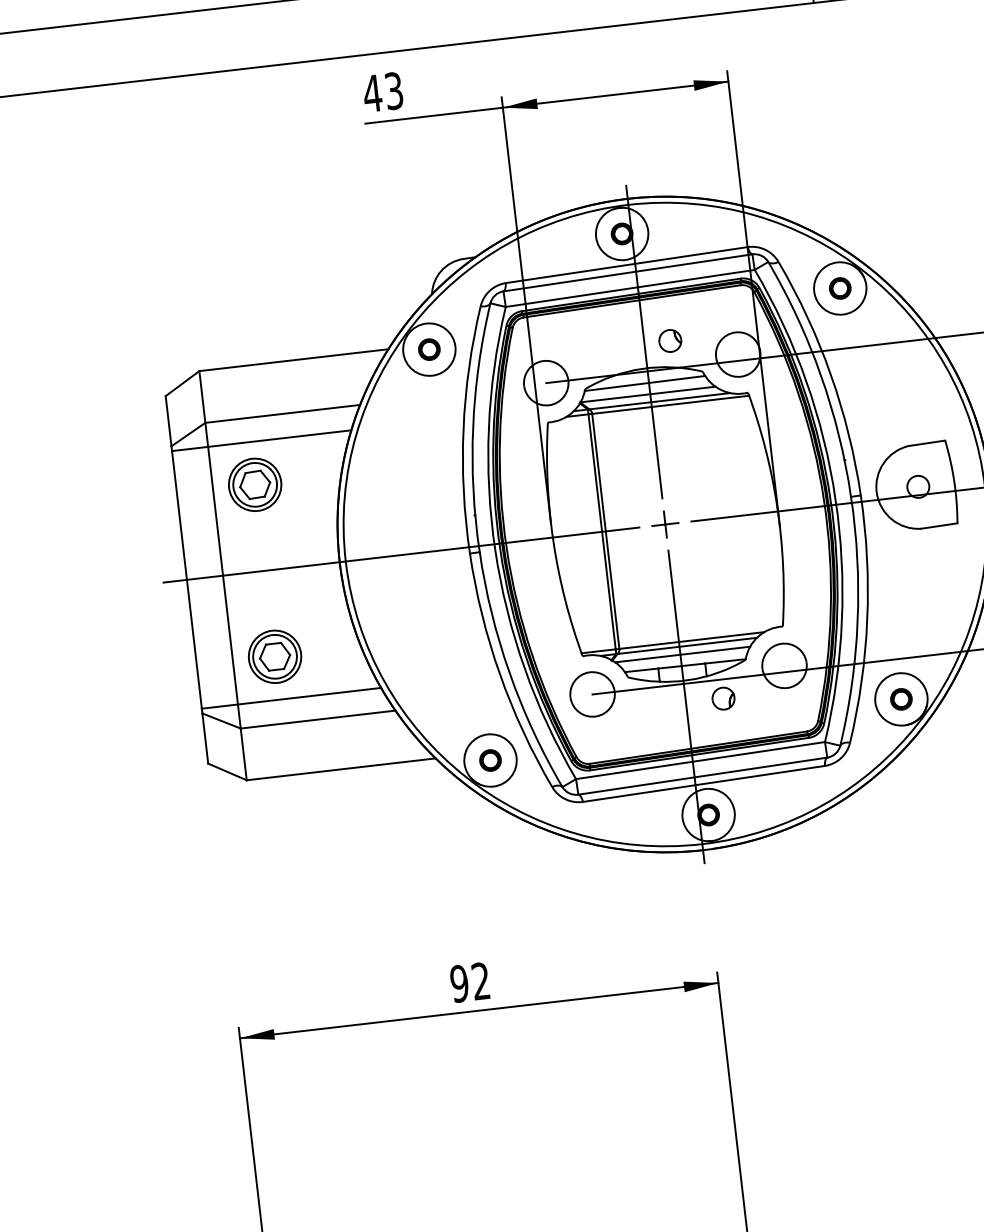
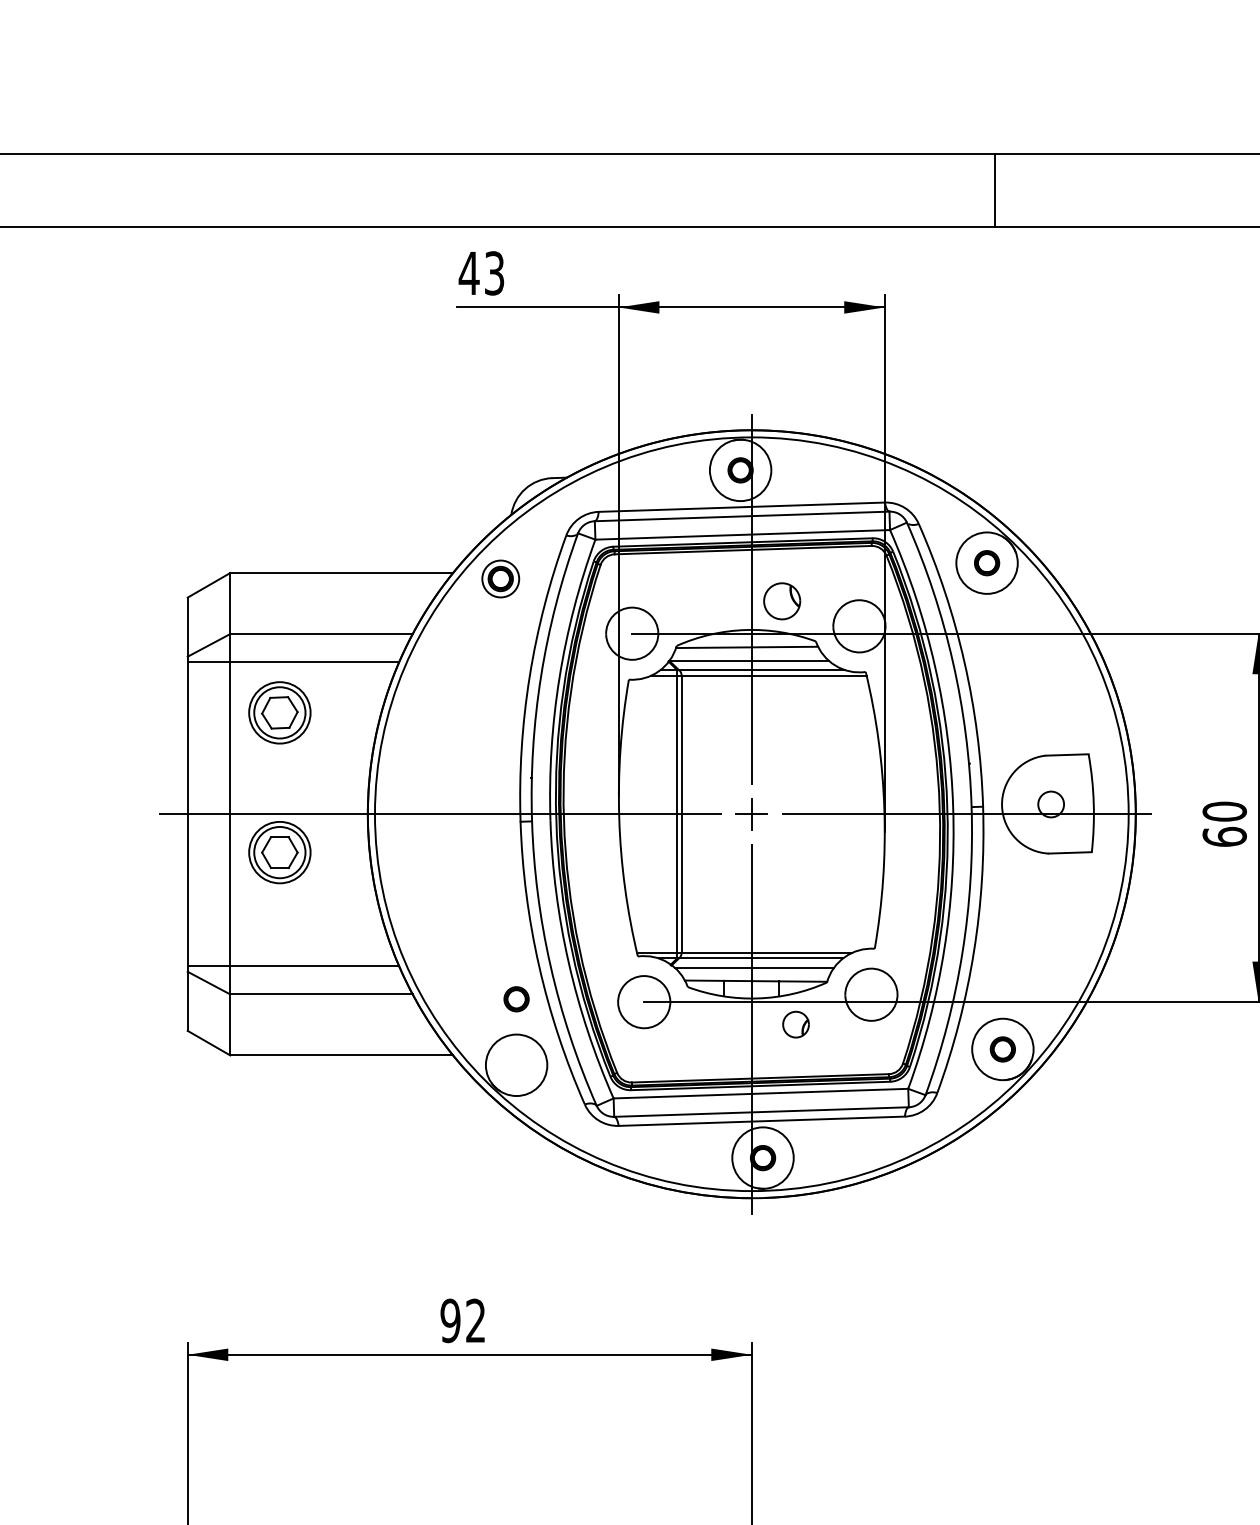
part: (670, 341) -> (782, 601), size x1.4
circle: (429, 349) -> (500, 578), size x0.6
part: (274, 656) -> (279, 852), moved
part: (490, 760) -> (516, 999), moved

